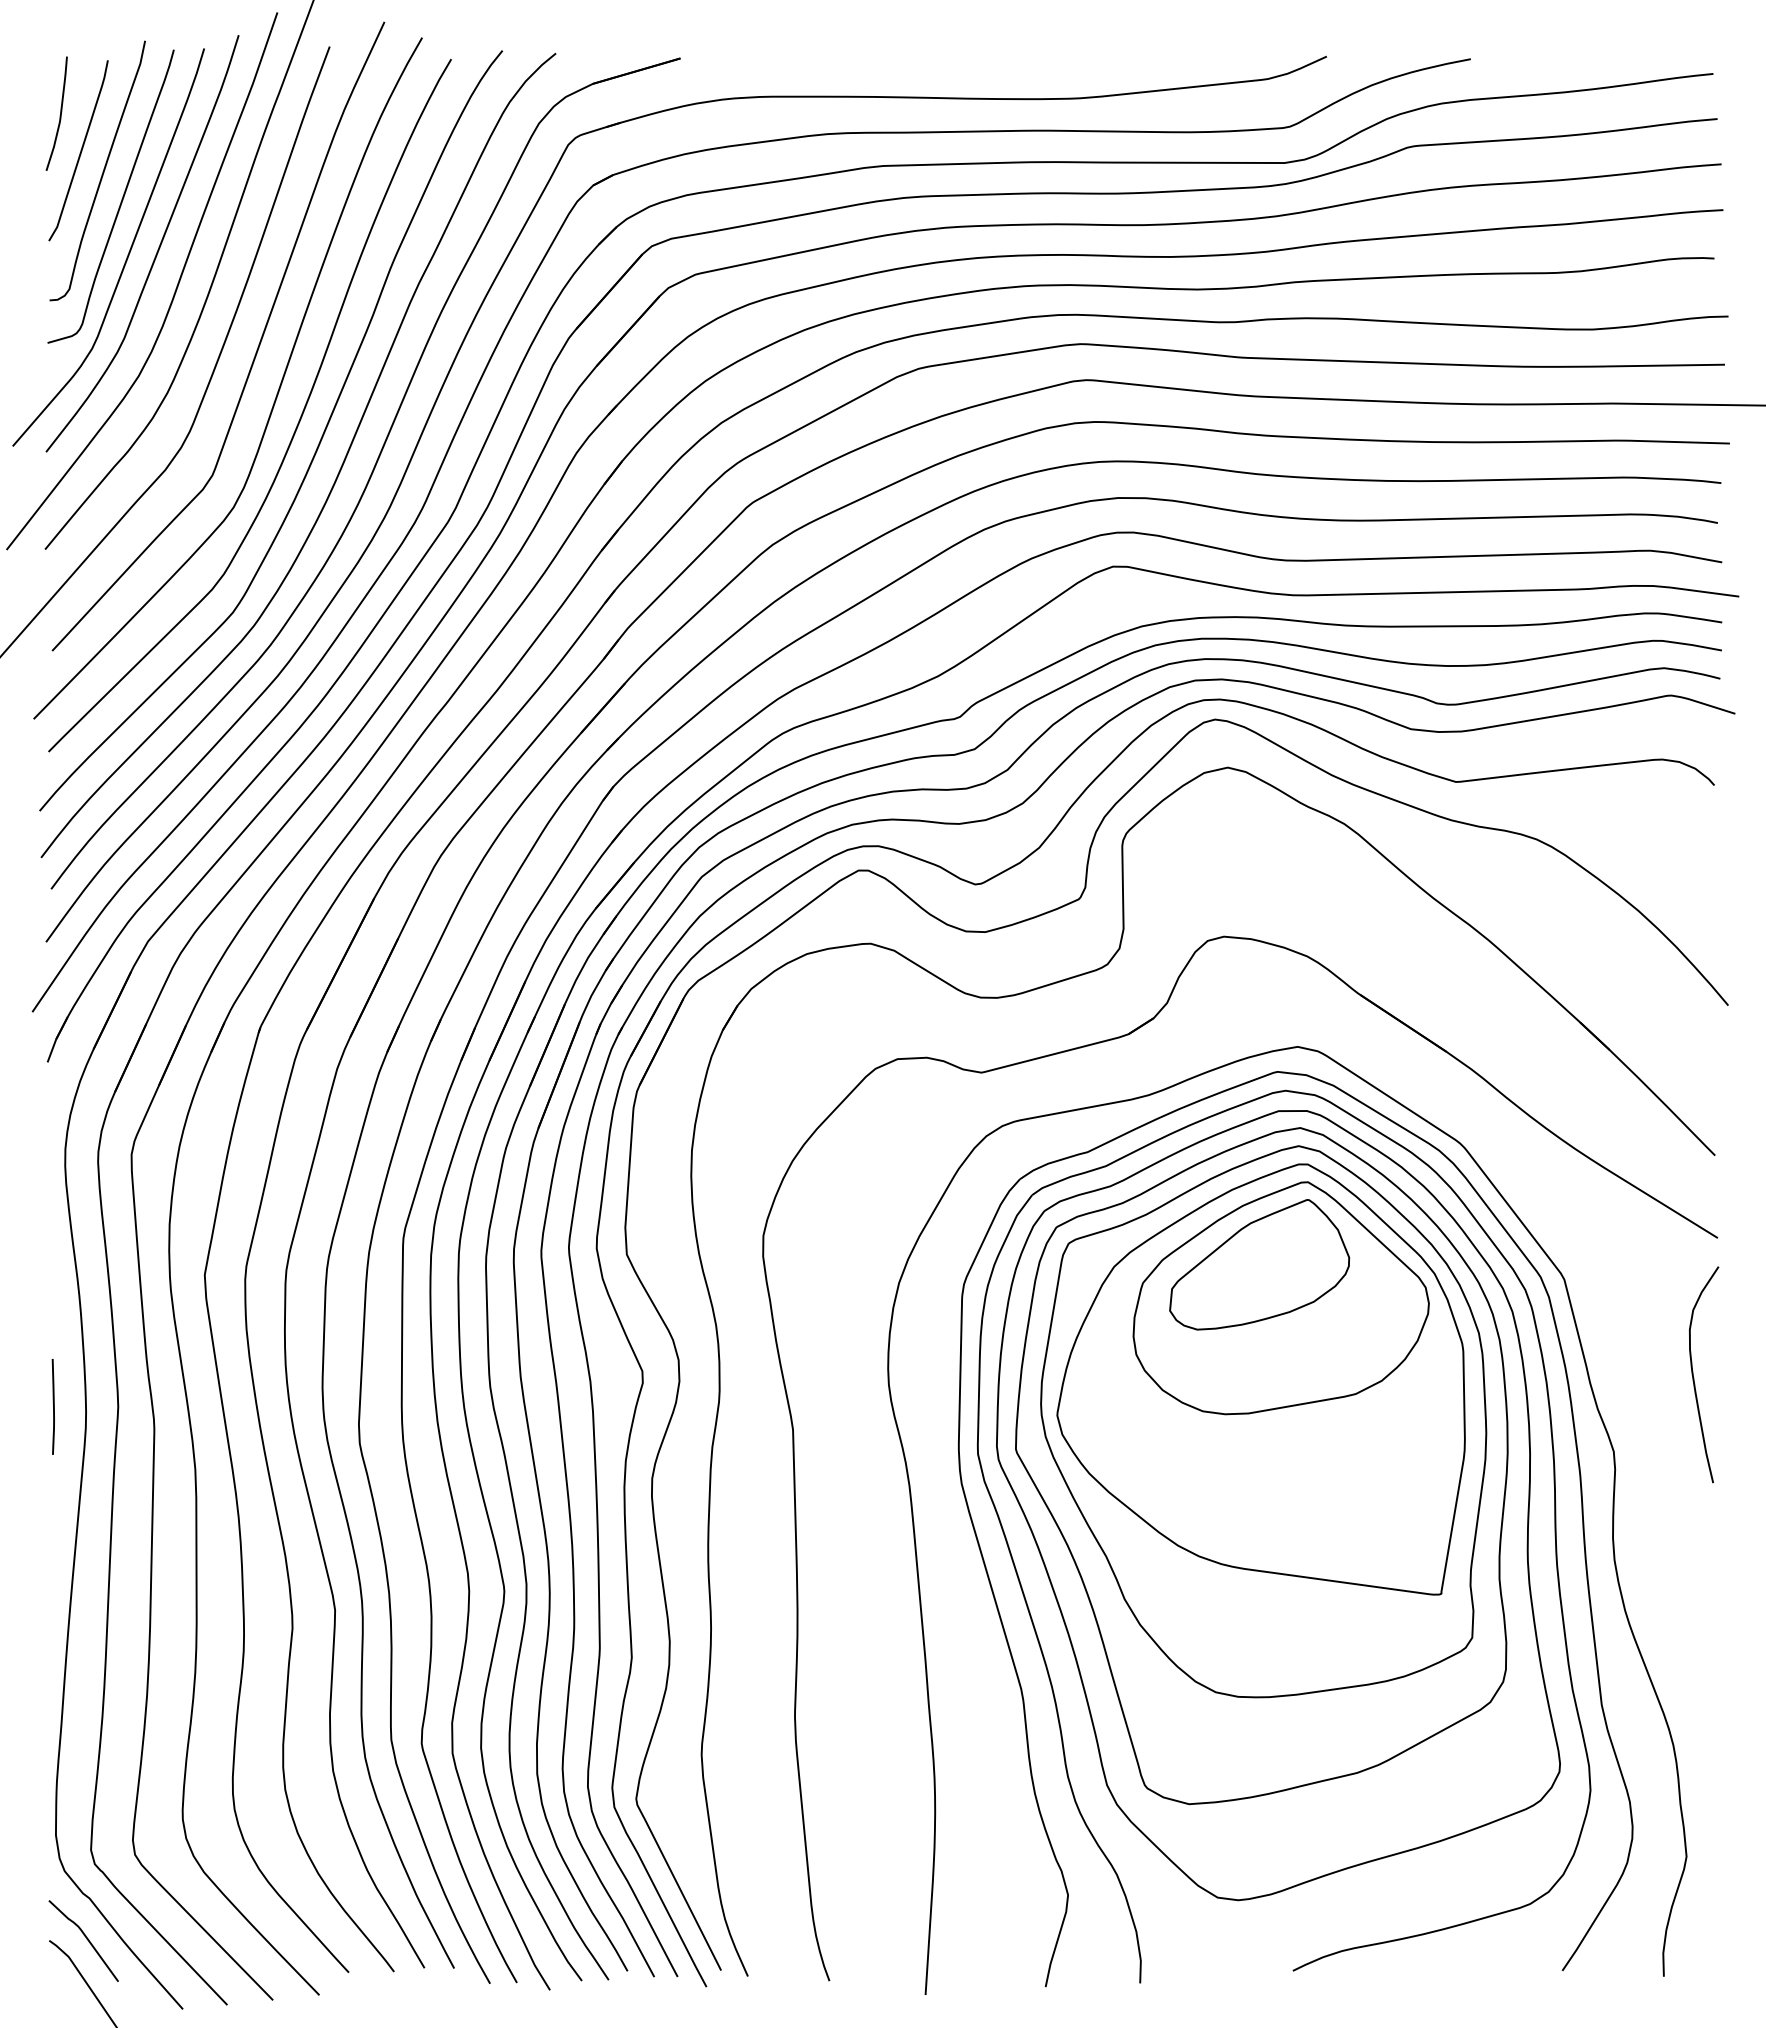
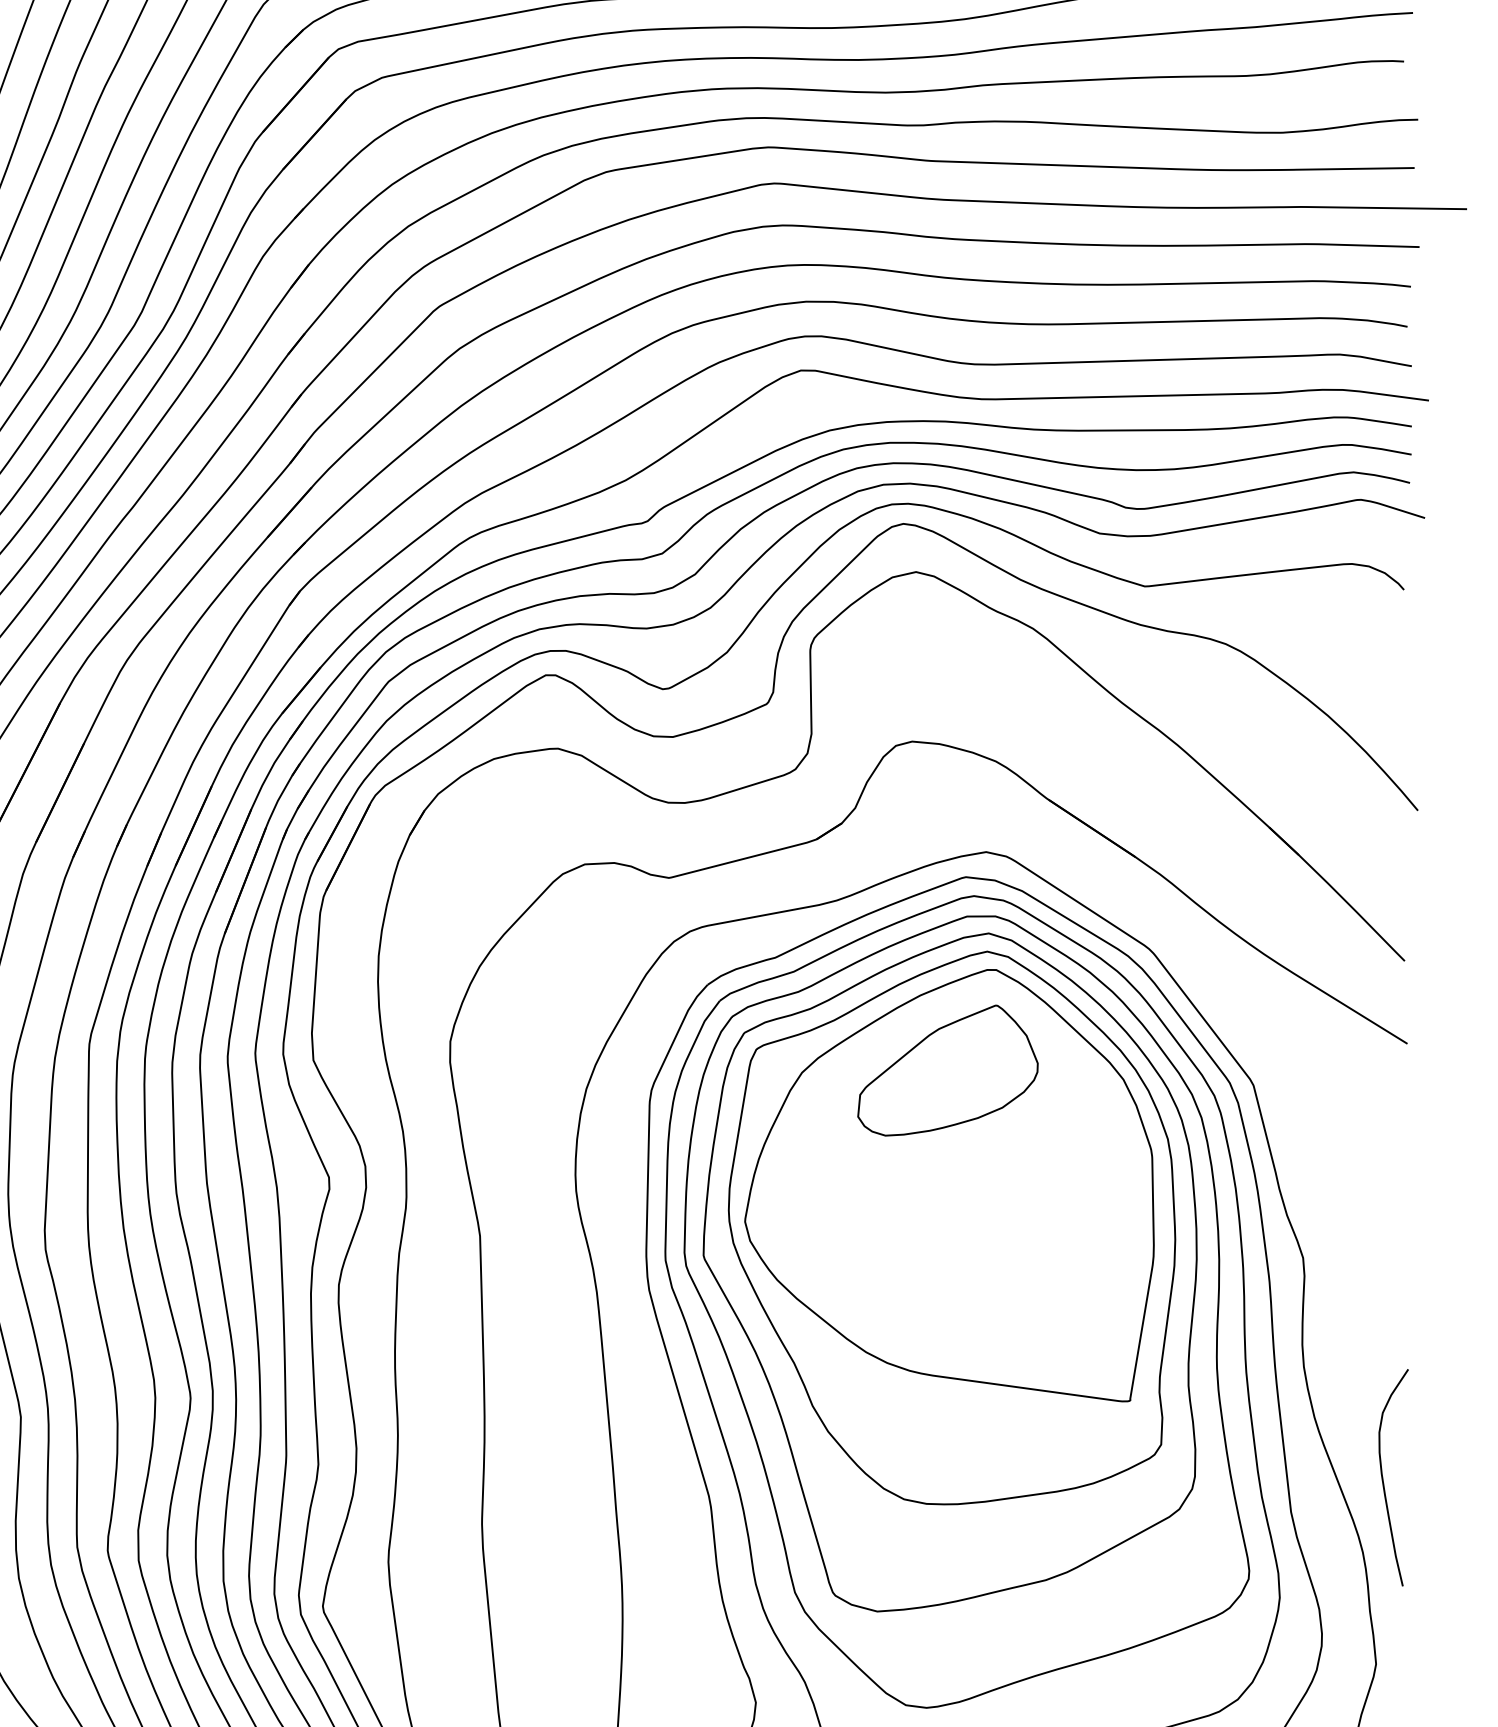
part: (1280, 1298) -> (968, 1104), removed
curve: (1694, 1377) -> (1384, 1480), moved

